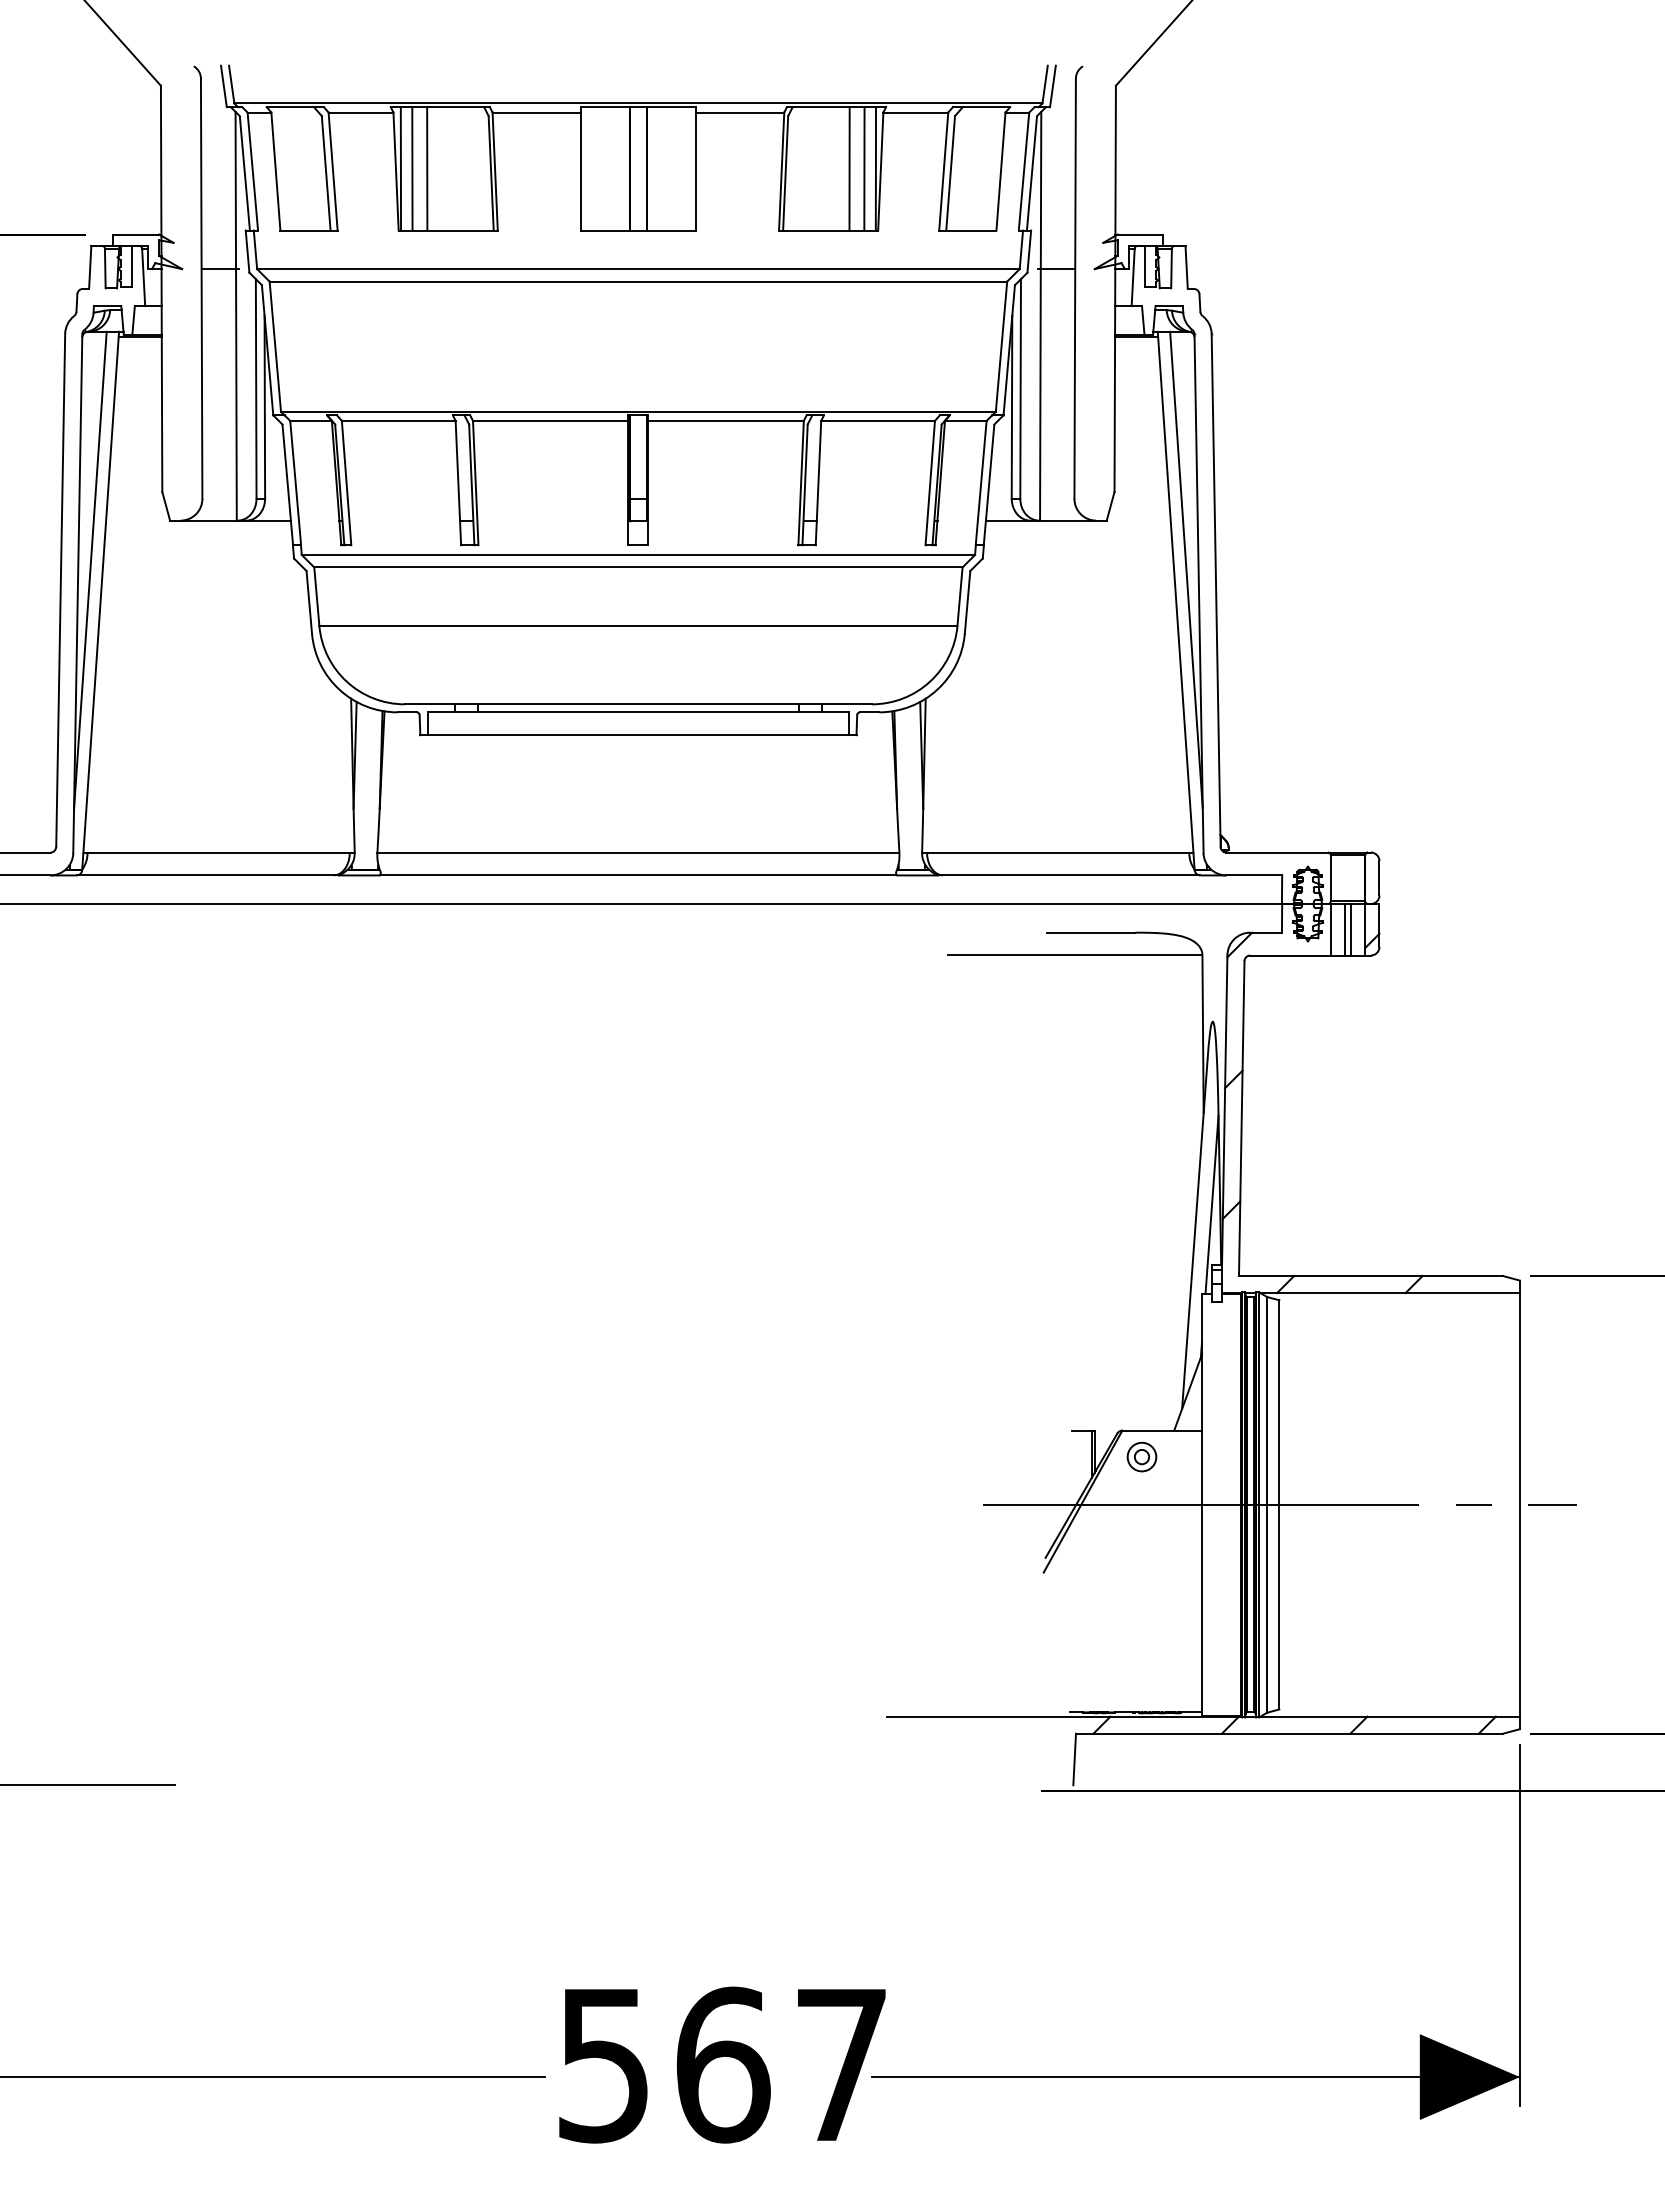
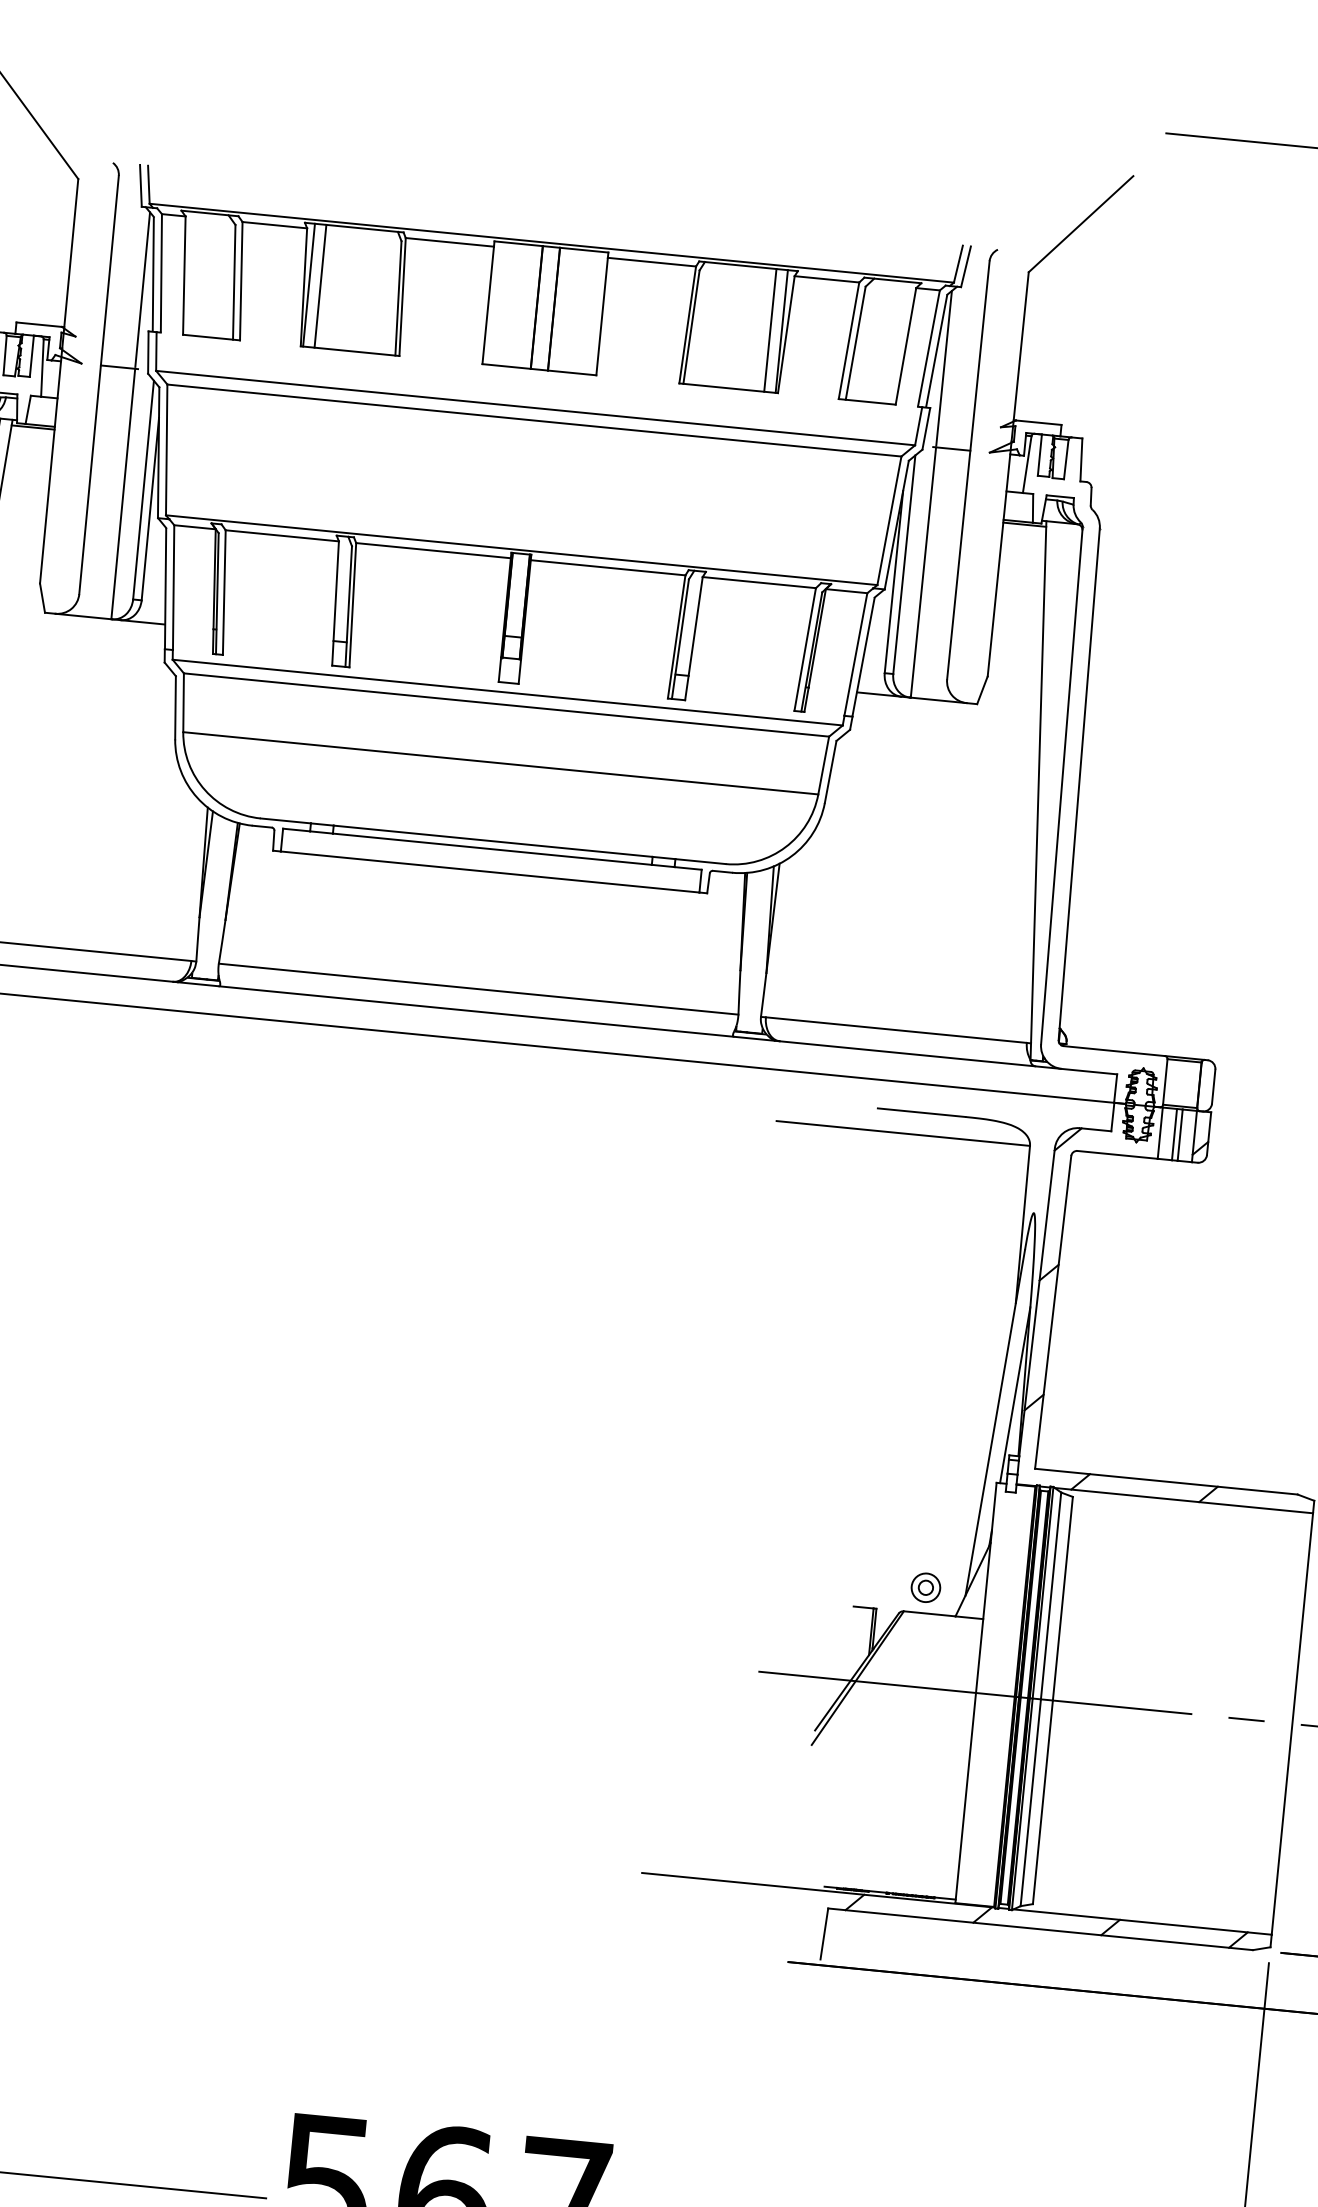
line: (427, 168) -> (335, 287), removed
line: (849, 168) -> (755, 328), removed
line: (1186, 569) -> (1051, 760), removed
part: (1141, 1456) -> (925, 1587), moved

